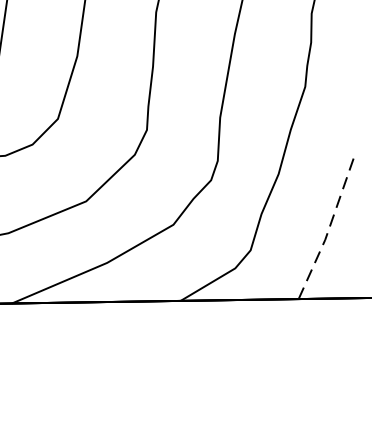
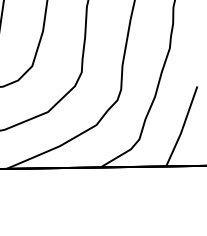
line: (327, 229) -> (182, 127), dashed -> solid

